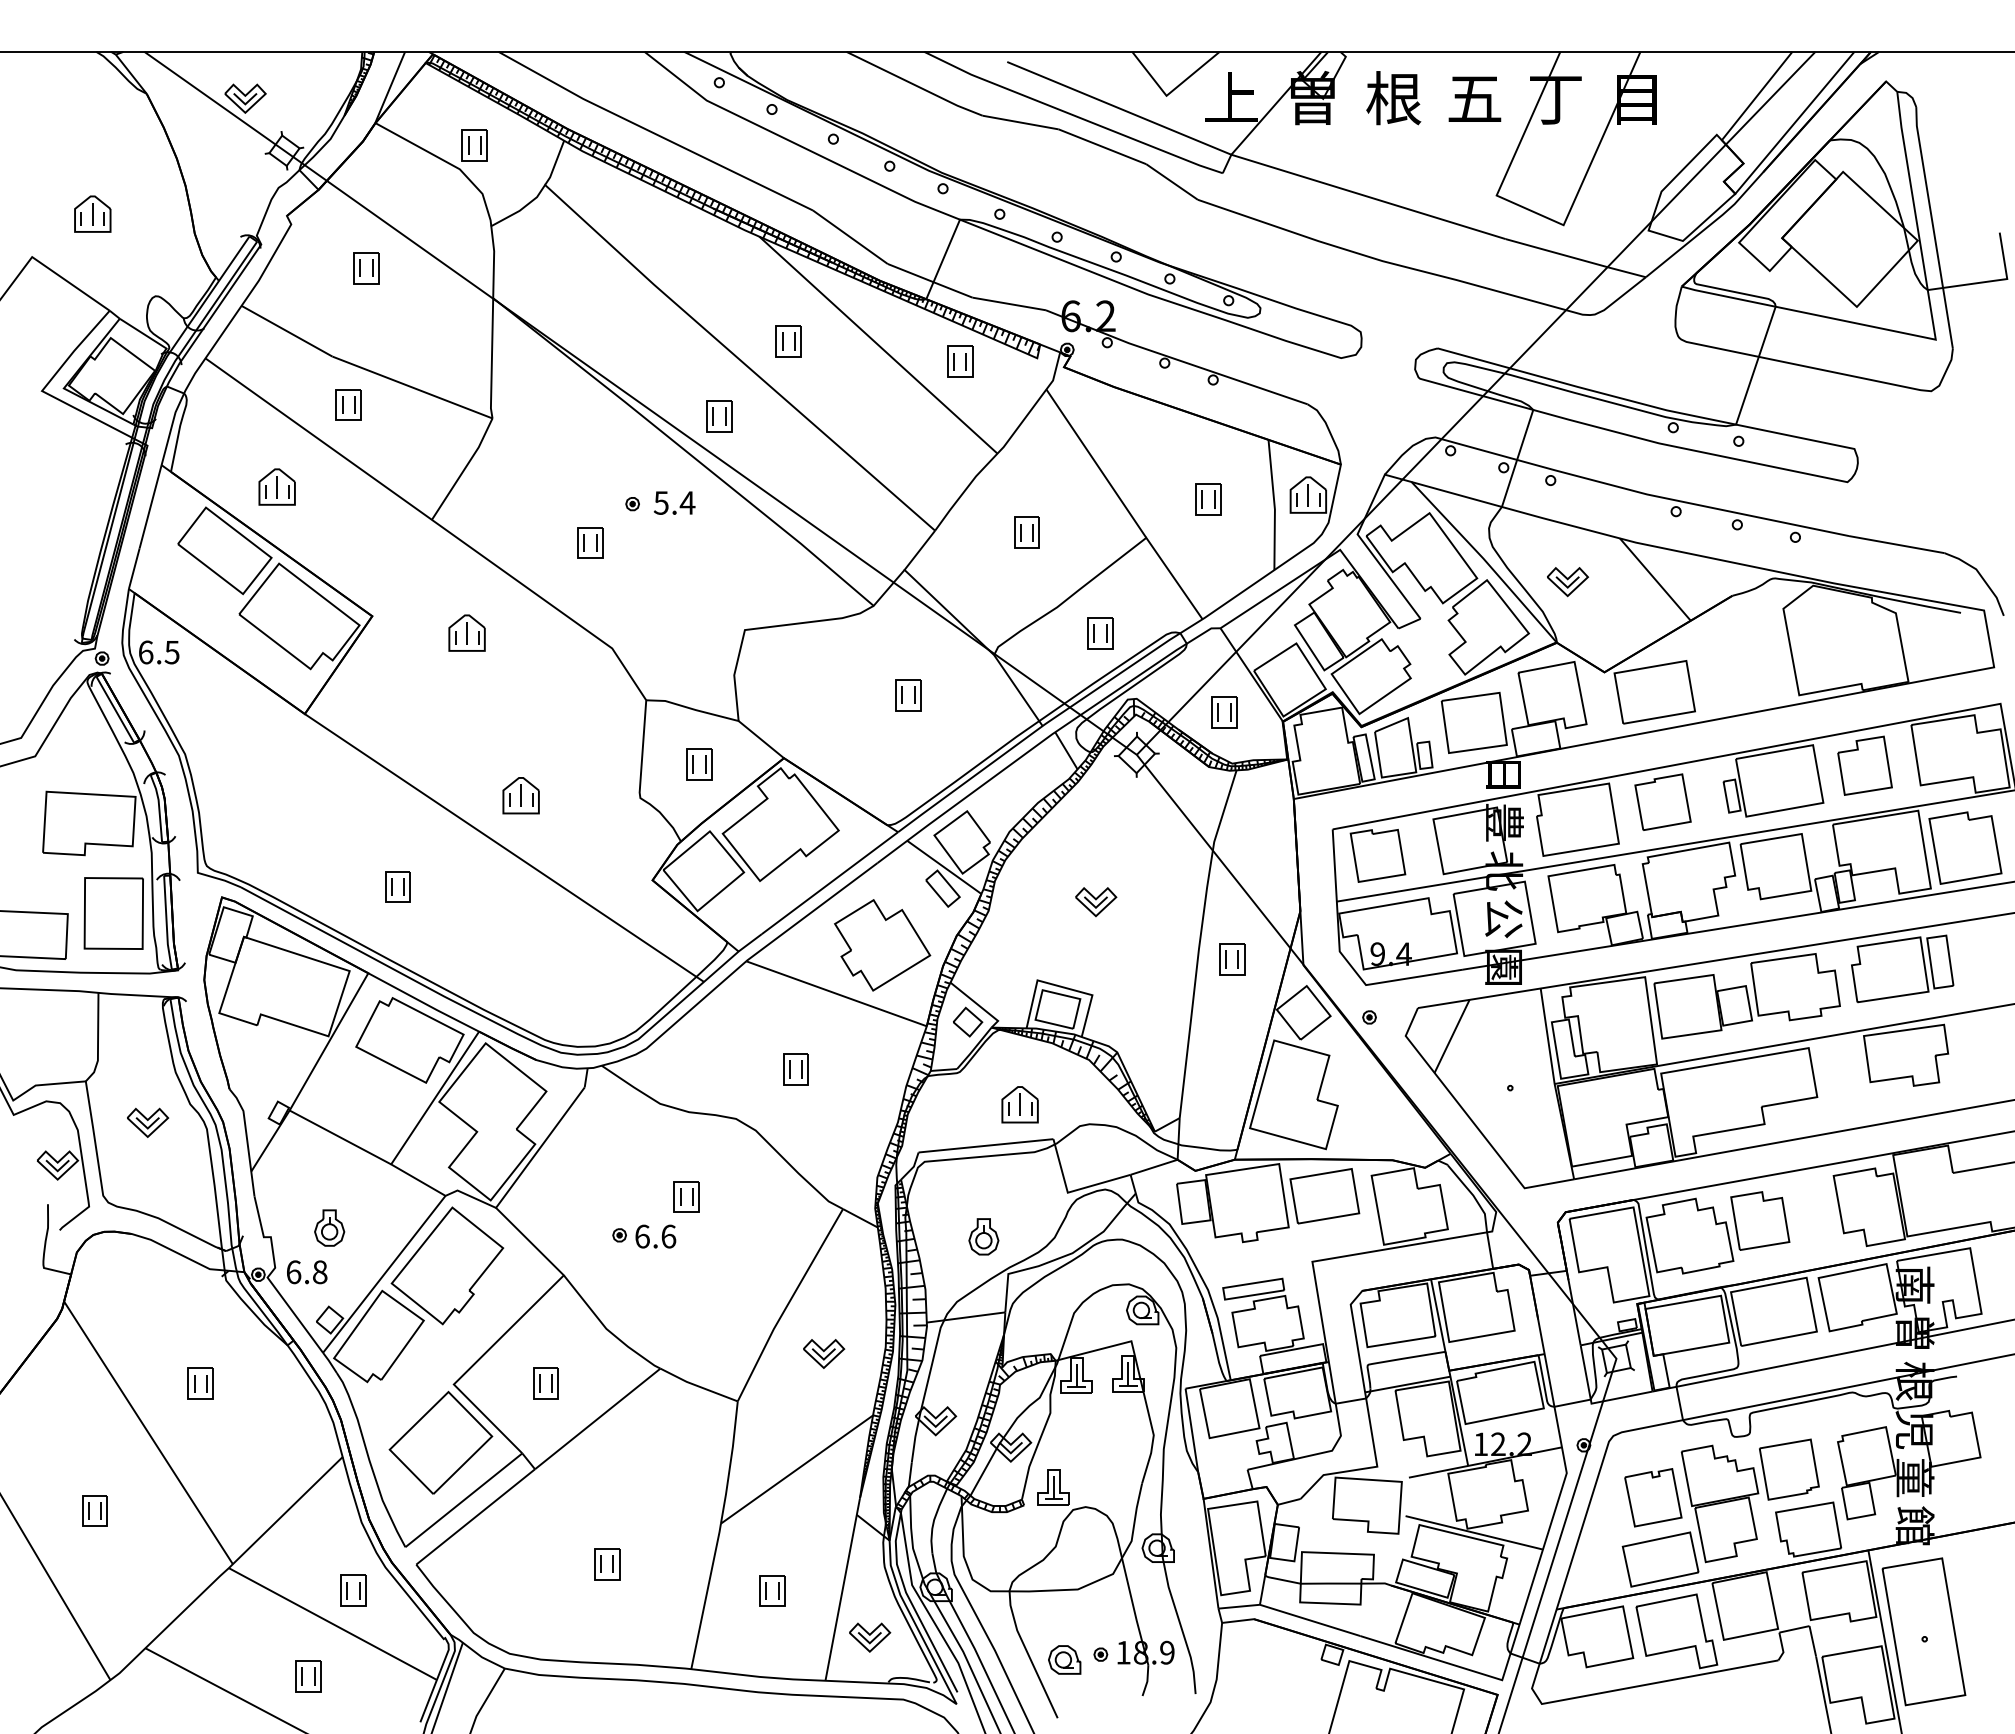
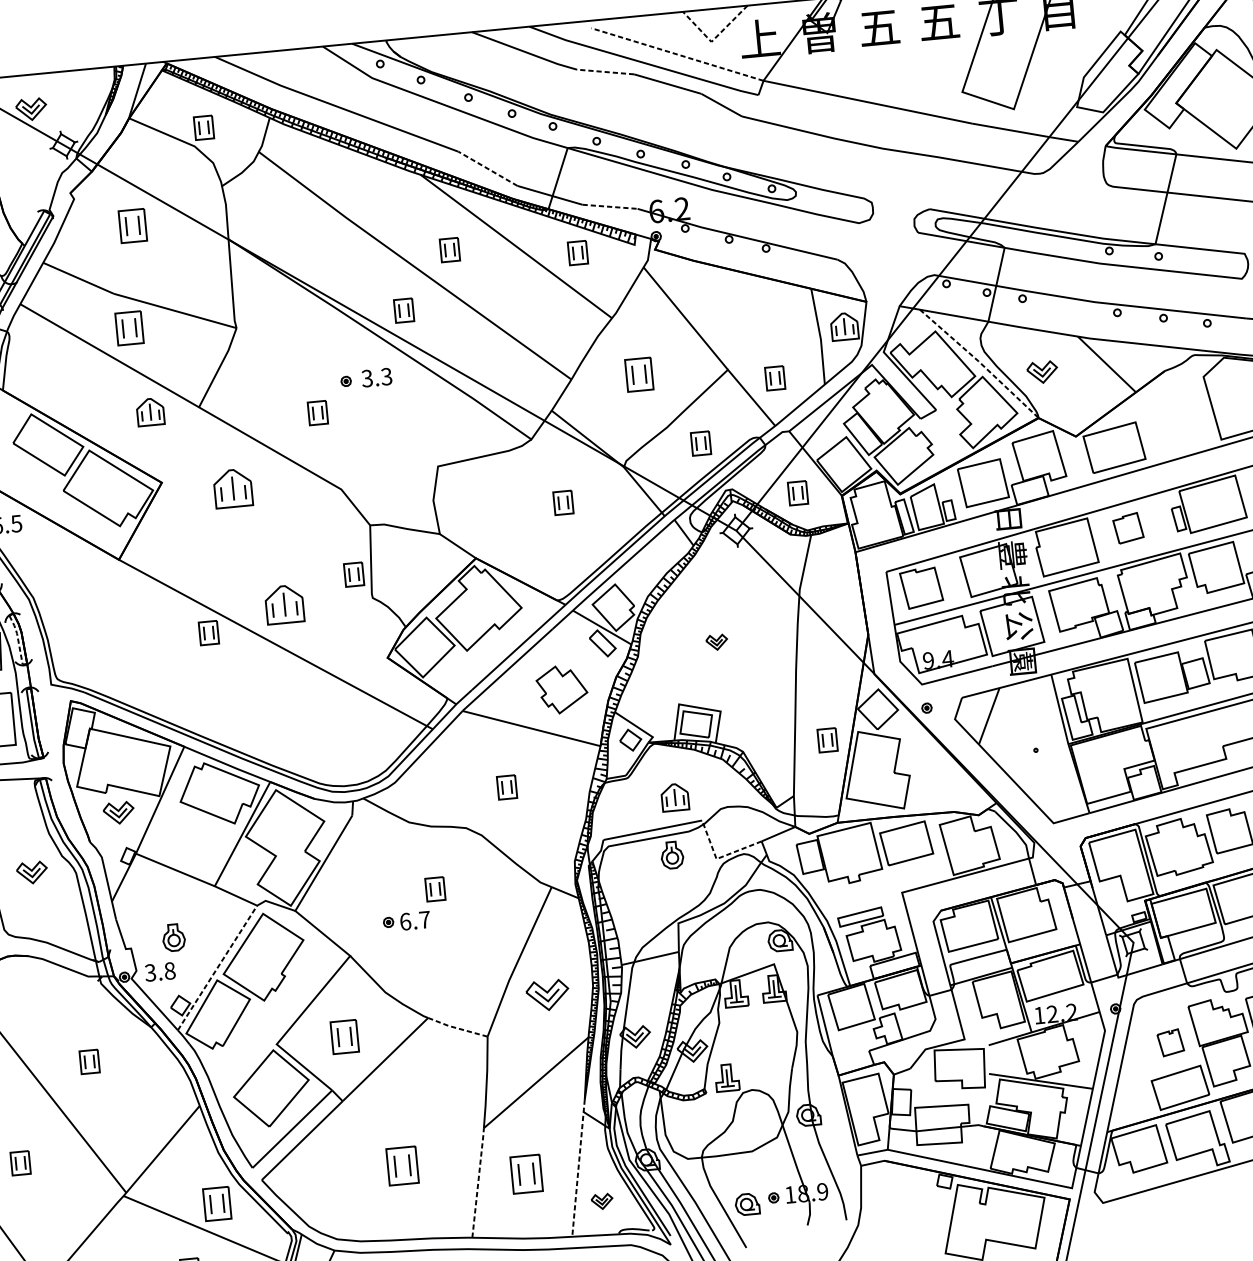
line: (1171, 92) -> (714, 39), solid -> dashed
text: (1393, 98) -> (879, 27), 根 -> 五
line: (1118, 108) -> (676, 54), solid -> dashed
line: (1020, 122) -> (605, 72), solid -> dashed
line: (850, 237) -> (488, 169), solid -> dashed
part: (366, 268) -> (132, 226), size x1.4
line: (1009, 304) -> (610, 207), solid -> dashed
part: (348, 404) -> (129, 328), size x1.4
part: (276, 486) -> (149, 411), moved
part: (1208, 499) -> (775, 378), moved
text: (674, 502) -> (376, 377), 5.4 -> 3.3
part: (1026, 532) -> (639, 374), size x1.4
line: (1485, 560) -> (980, 362), solid -> dashed
part: (466, 632) -> (232, 488), size x1.4
part: (699, 764) -> (354, 574), moved
part: (520, 795) -> (284, 604), size x1.4
part: (1662, 801) -> (1127, 527), size x0.7
line: (159, 806) -> (18, 638), solid -> dashed
part: (397, 886) -> (208, 632), moved
part: (1096, 902) -> (717, 642), size x0.7
part: (882, 945) -> (562, 689), size x0.7
part: (1232, 959) -> (827, 740), moved
part: (272, 1053) -> (119, 812), added
line: (1070, 1191) -> (718, 857), solid -> dashed
text: (668, 1236) -> (424, 919), 6.6 -> 6.7
part: (983, 1236) -> (671, 855), moved
text: (293, 1272) -> (150, 973), 6.8 -> 3.8
line: (384, 1274) -> (217, 968), solid -> dashed
part: (824, 1353) -> (548, 995), size x1.4
part: (545, 1383) -> (344, 1037), size x1.4
line: (697, 1386) -> (456, 1028), solid -> dashed
part: (1653, 1497) -> (1170, 1042), size x0.6
part: (607, 1564) -> (403, 1166), size x1.6
line: (842, 1589) -> (578, 1168), solid -> dashed
part: (353, 1590) -> (217, 1203), size x1.4
part: (772, 1590) -> (526, 1173), size x1.6
line: (706, 1595) -> (478, 1182), solid -> dashed
part: (870, 1637) -> (602, 1201), size x0.7

